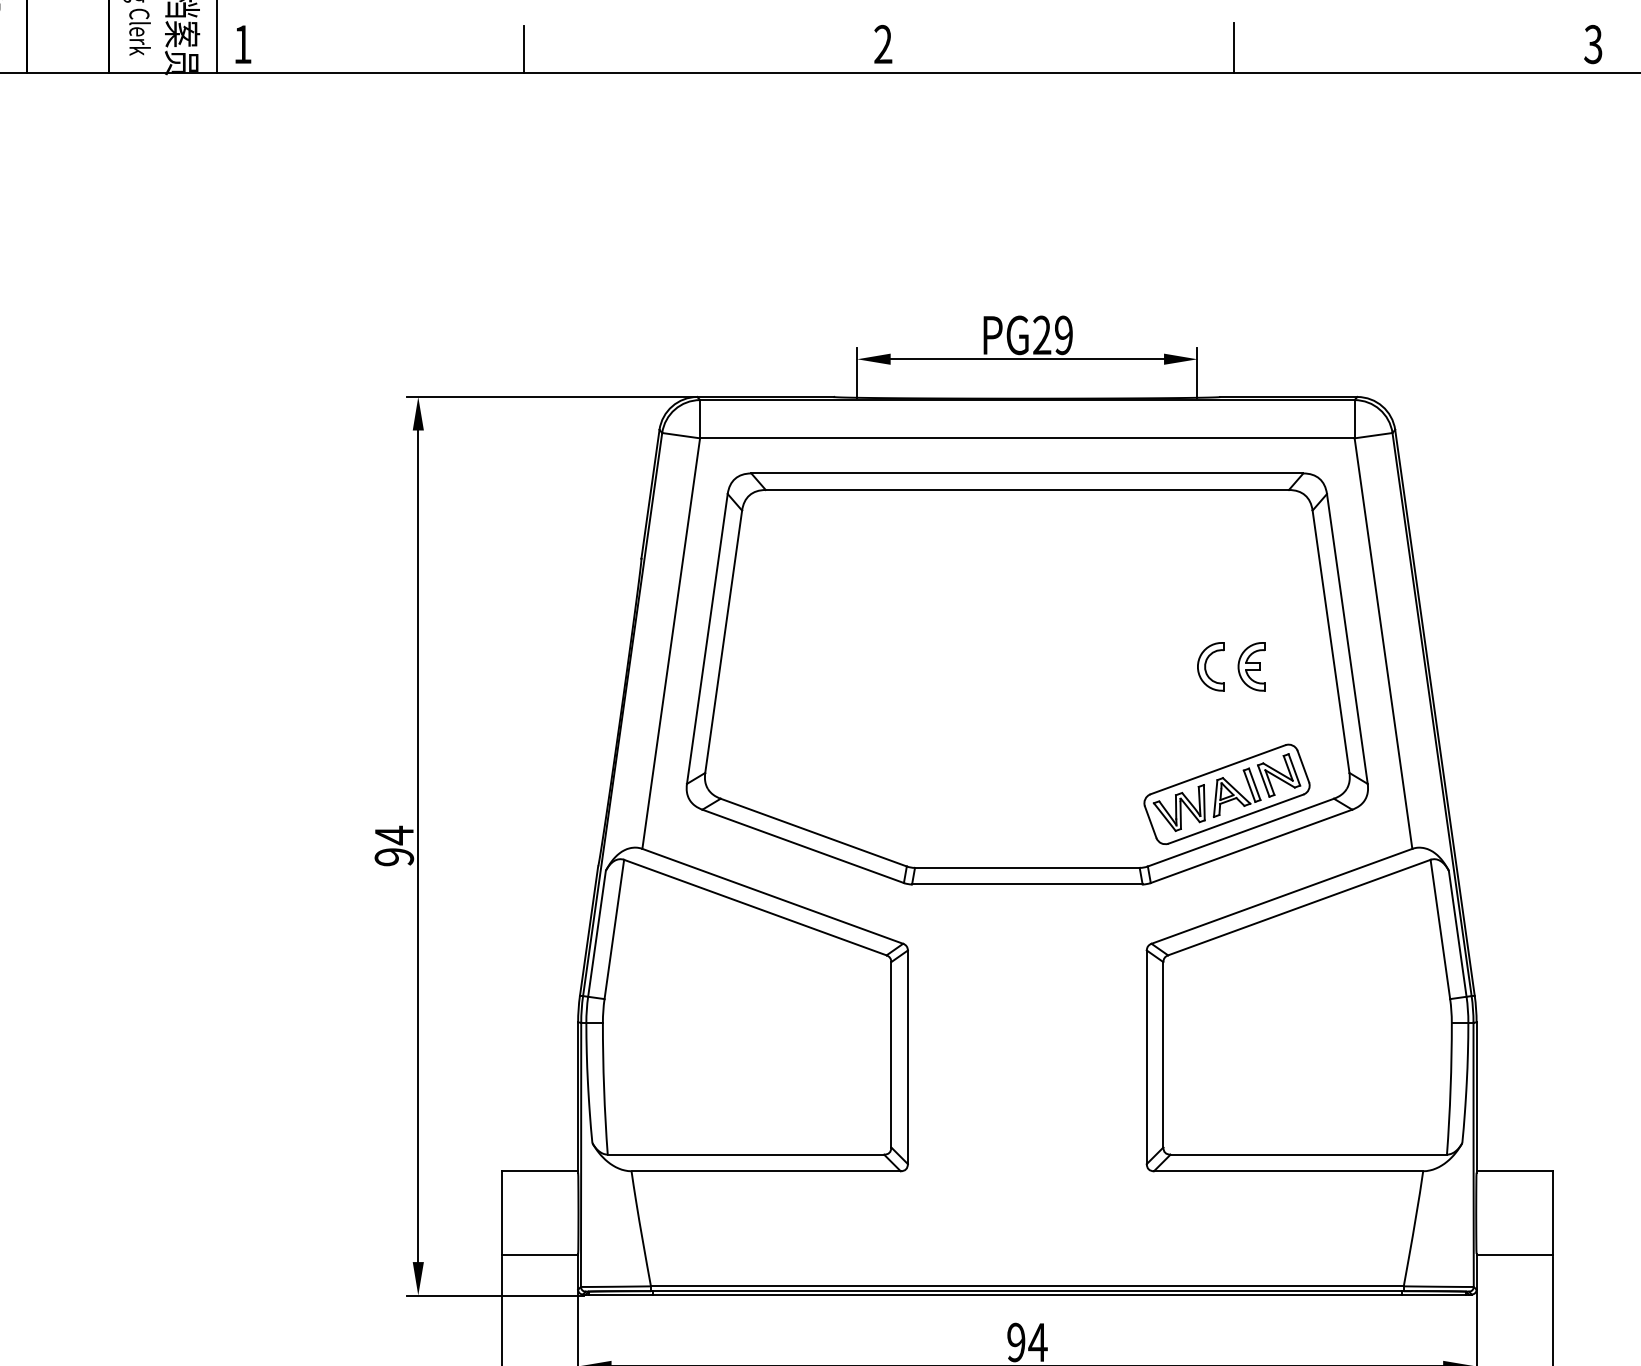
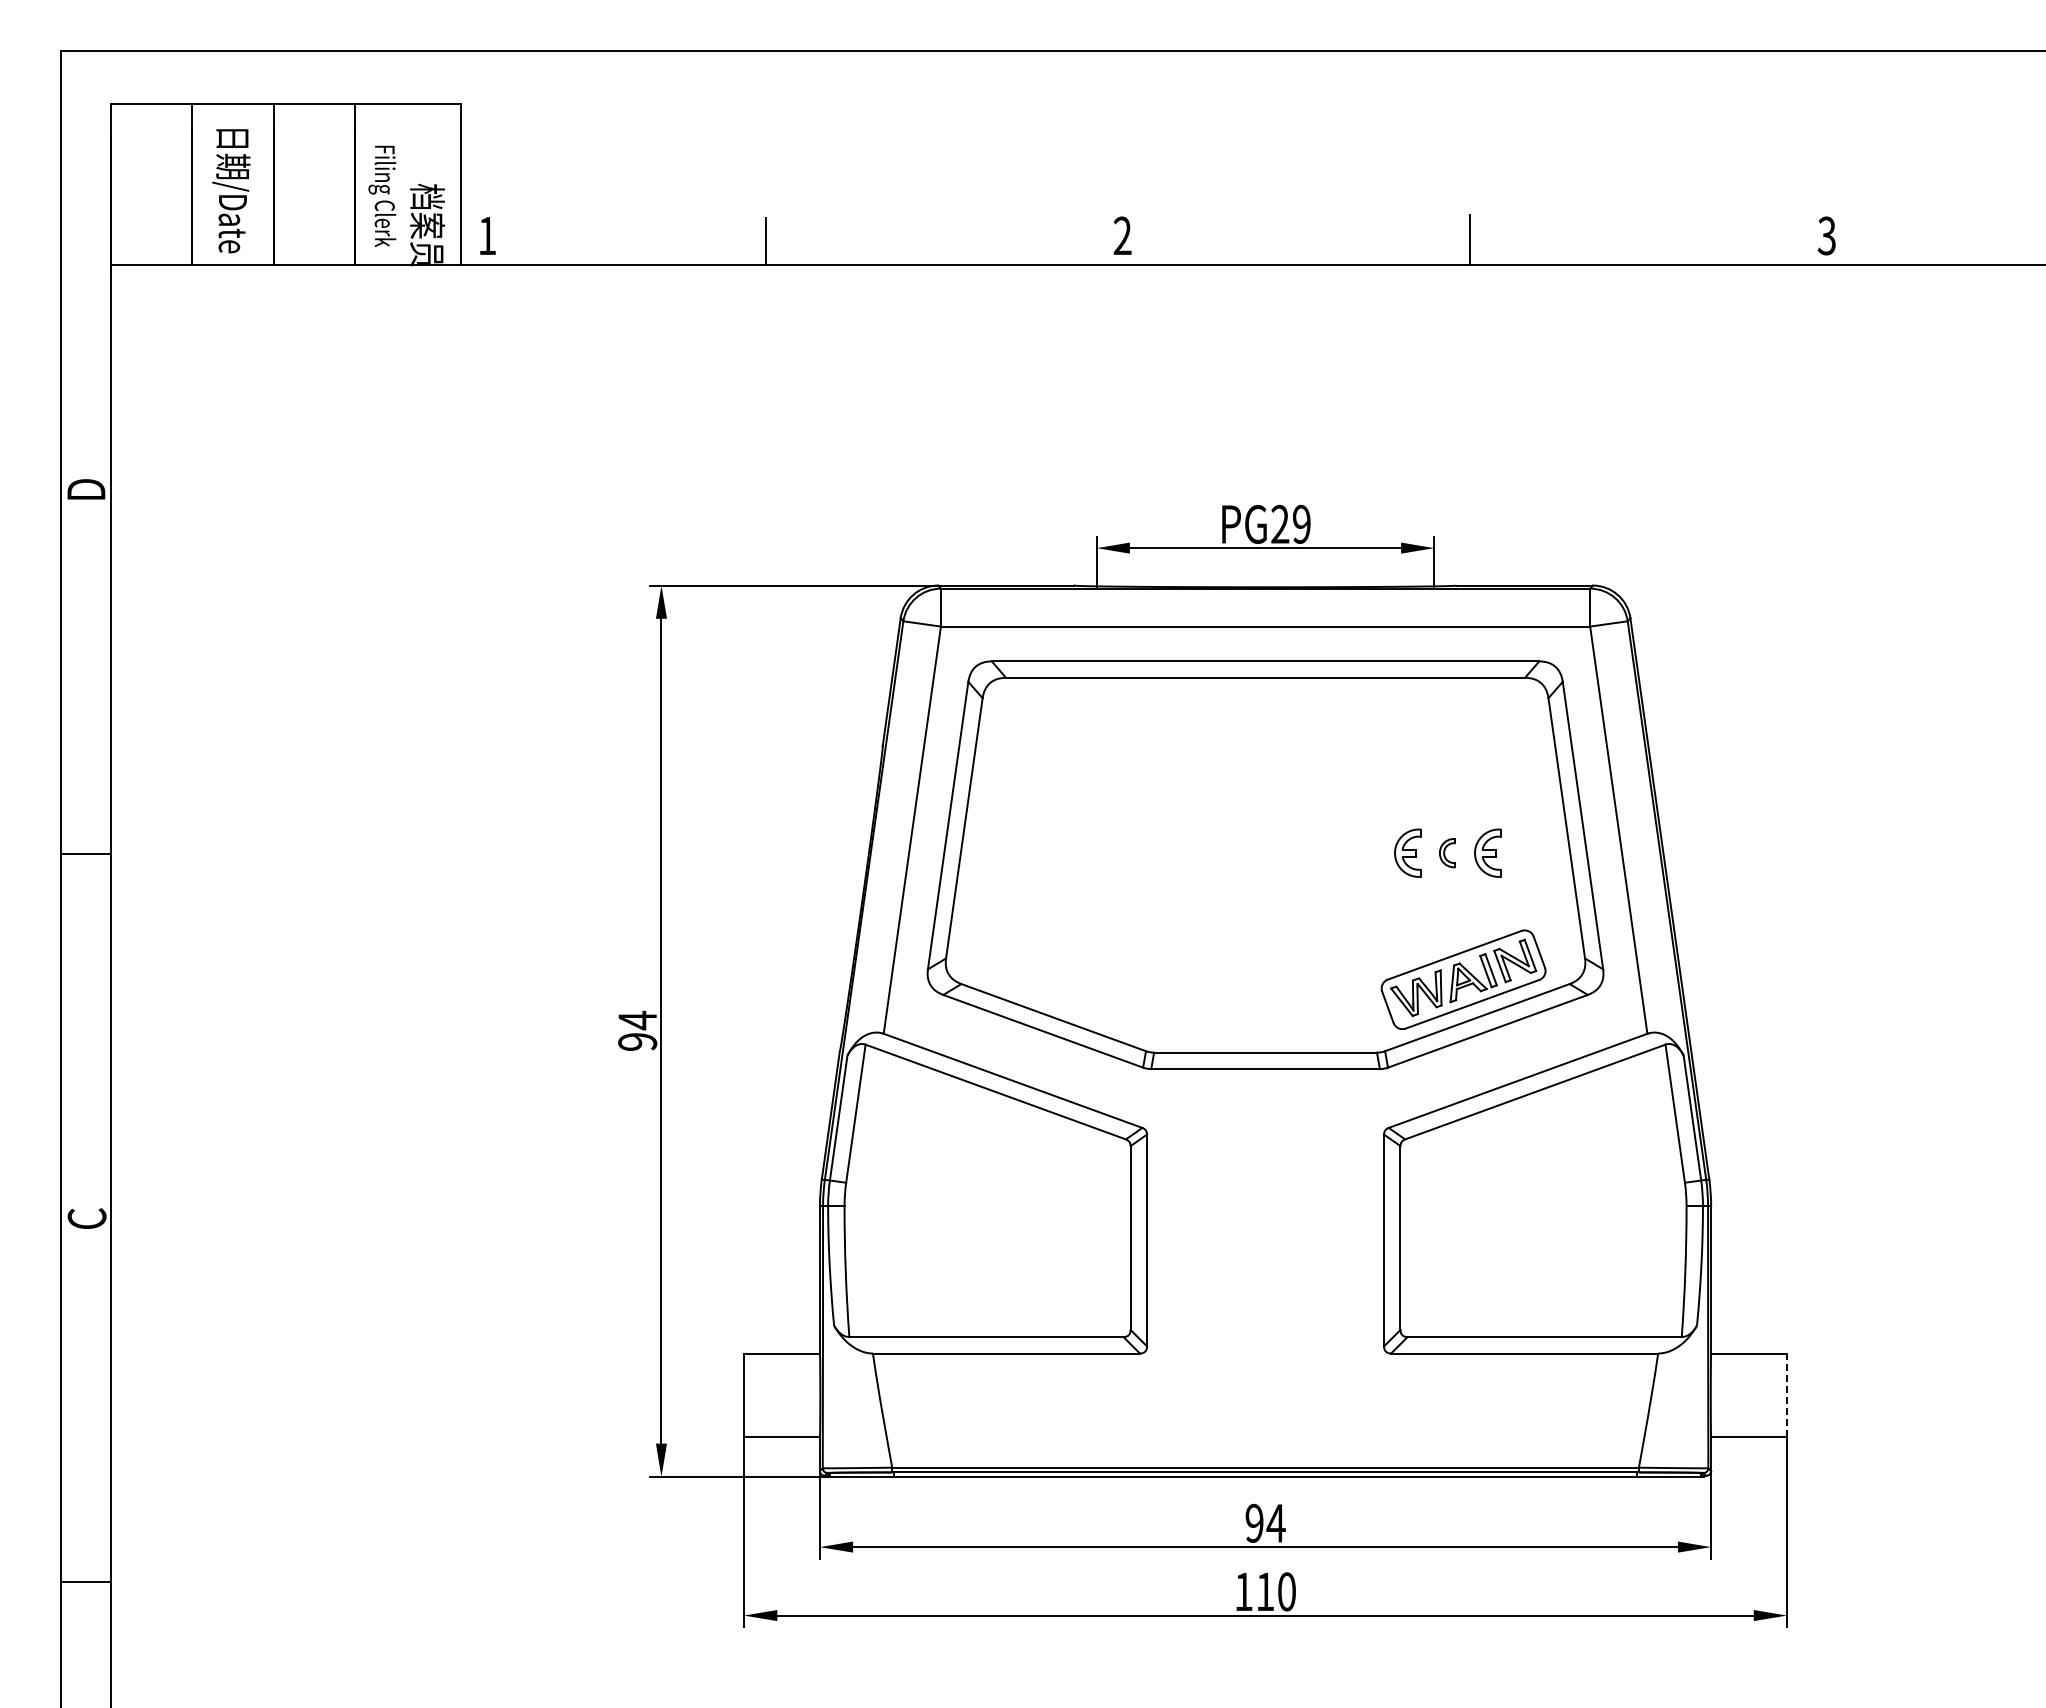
part: (1170, 666) -> (1407, 852), added
part: (1210, 666) -> (1447, 852), size x0.6
line: (1552, 1213) -> (1786, 1395), solid -> dashed

